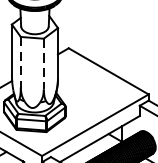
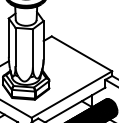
line: (20, 62) -> (15, 47), dashed -> solid
line: (43, 64) -> (32, 48), dashed -> solid

